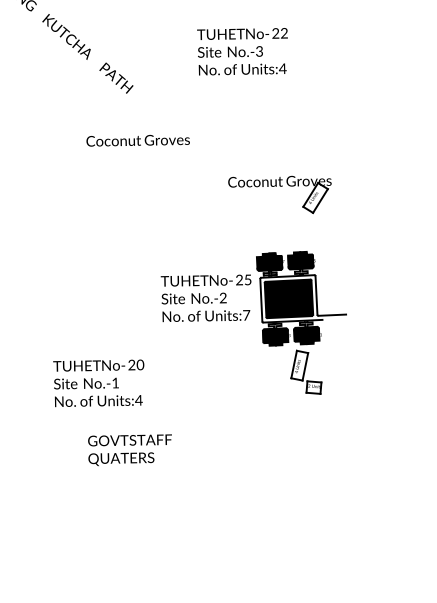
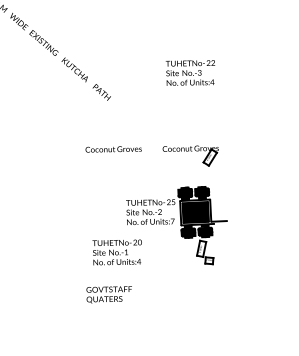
text: (242, 50) -> (190, 72), moved
text: (137, 140) -> (113, 149), moved
text: (97, 383) -> (116, 252), moved

